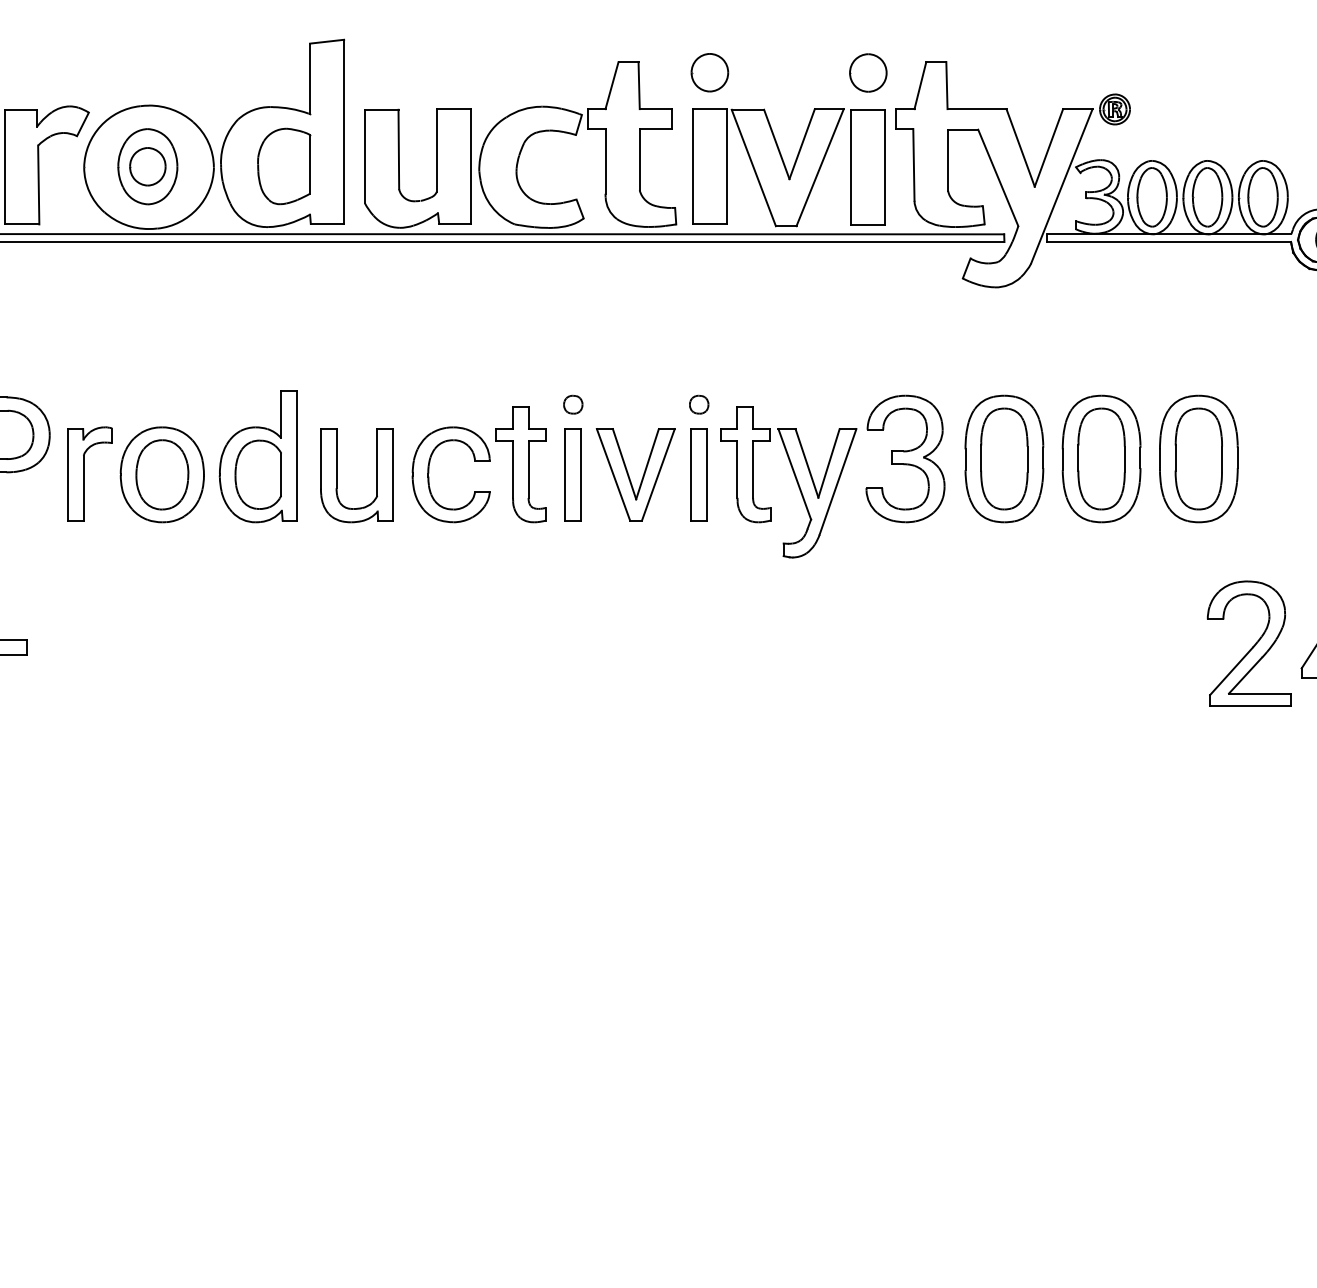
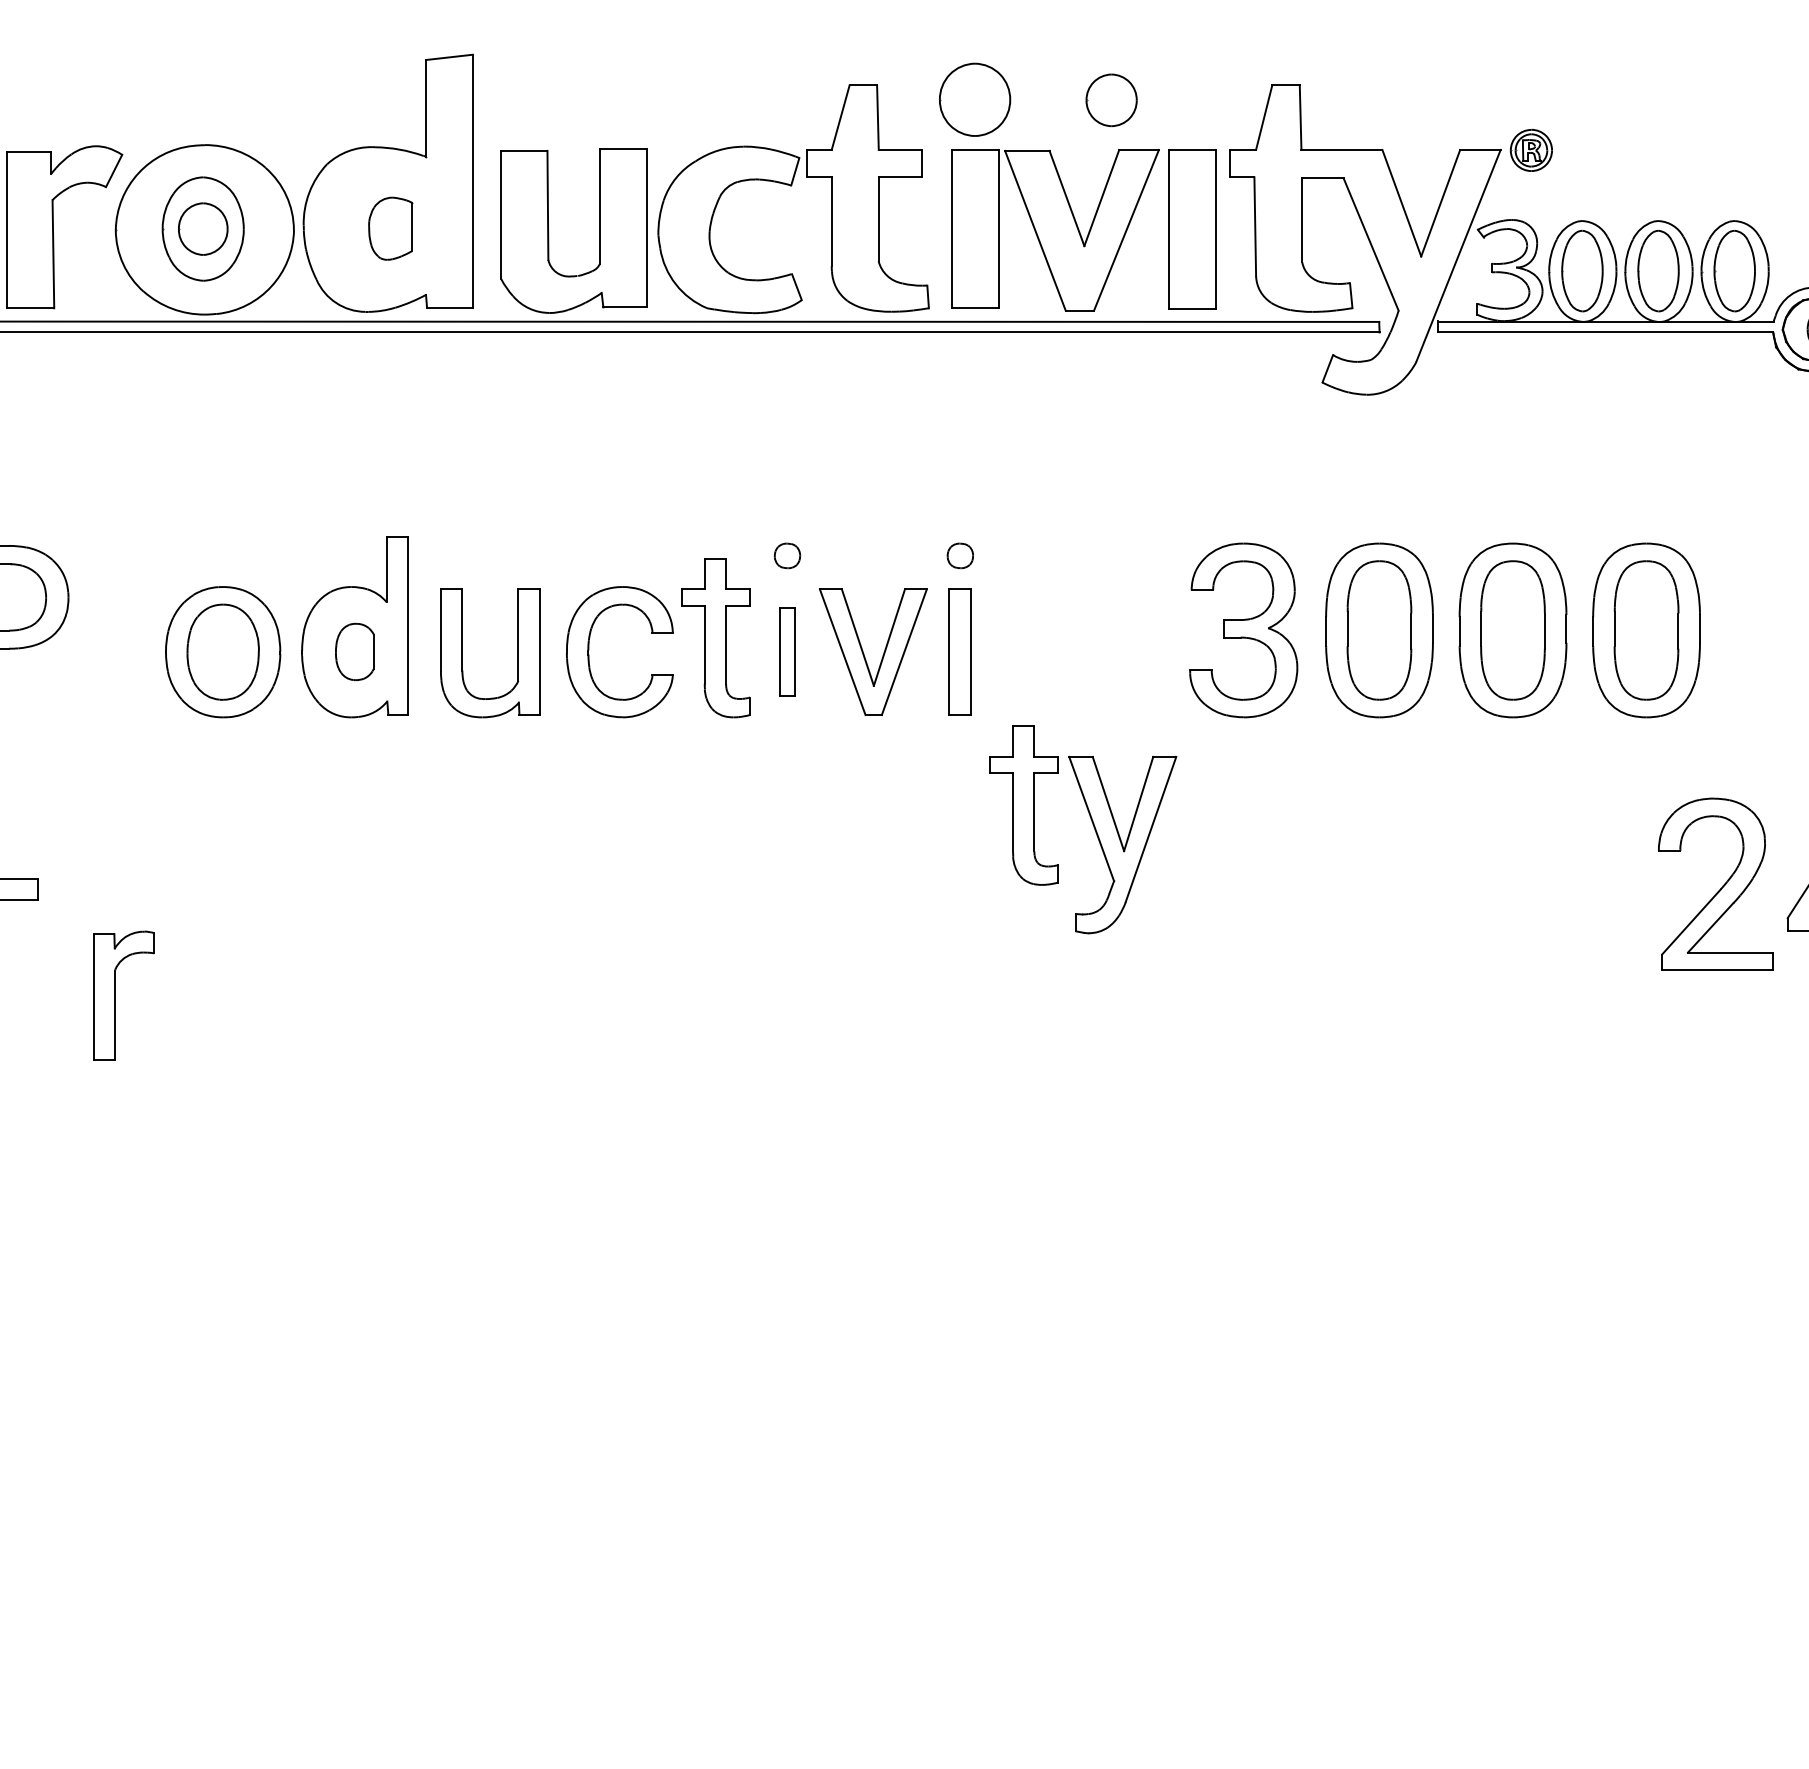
part: (709, 72) -> (974, 99), size x1.4
part: (868, 72) -> (1111, 99), moved
part: (284, 166) -> (390, 228), size x0.6
part: (89, 473) -> (123, 995), moved
part: (257, 474) -> (353, 651), size x0.6
part: (572, 474) -> (786, 651), size x0.7
part: (795, 479) -> (1092, 826), moved

